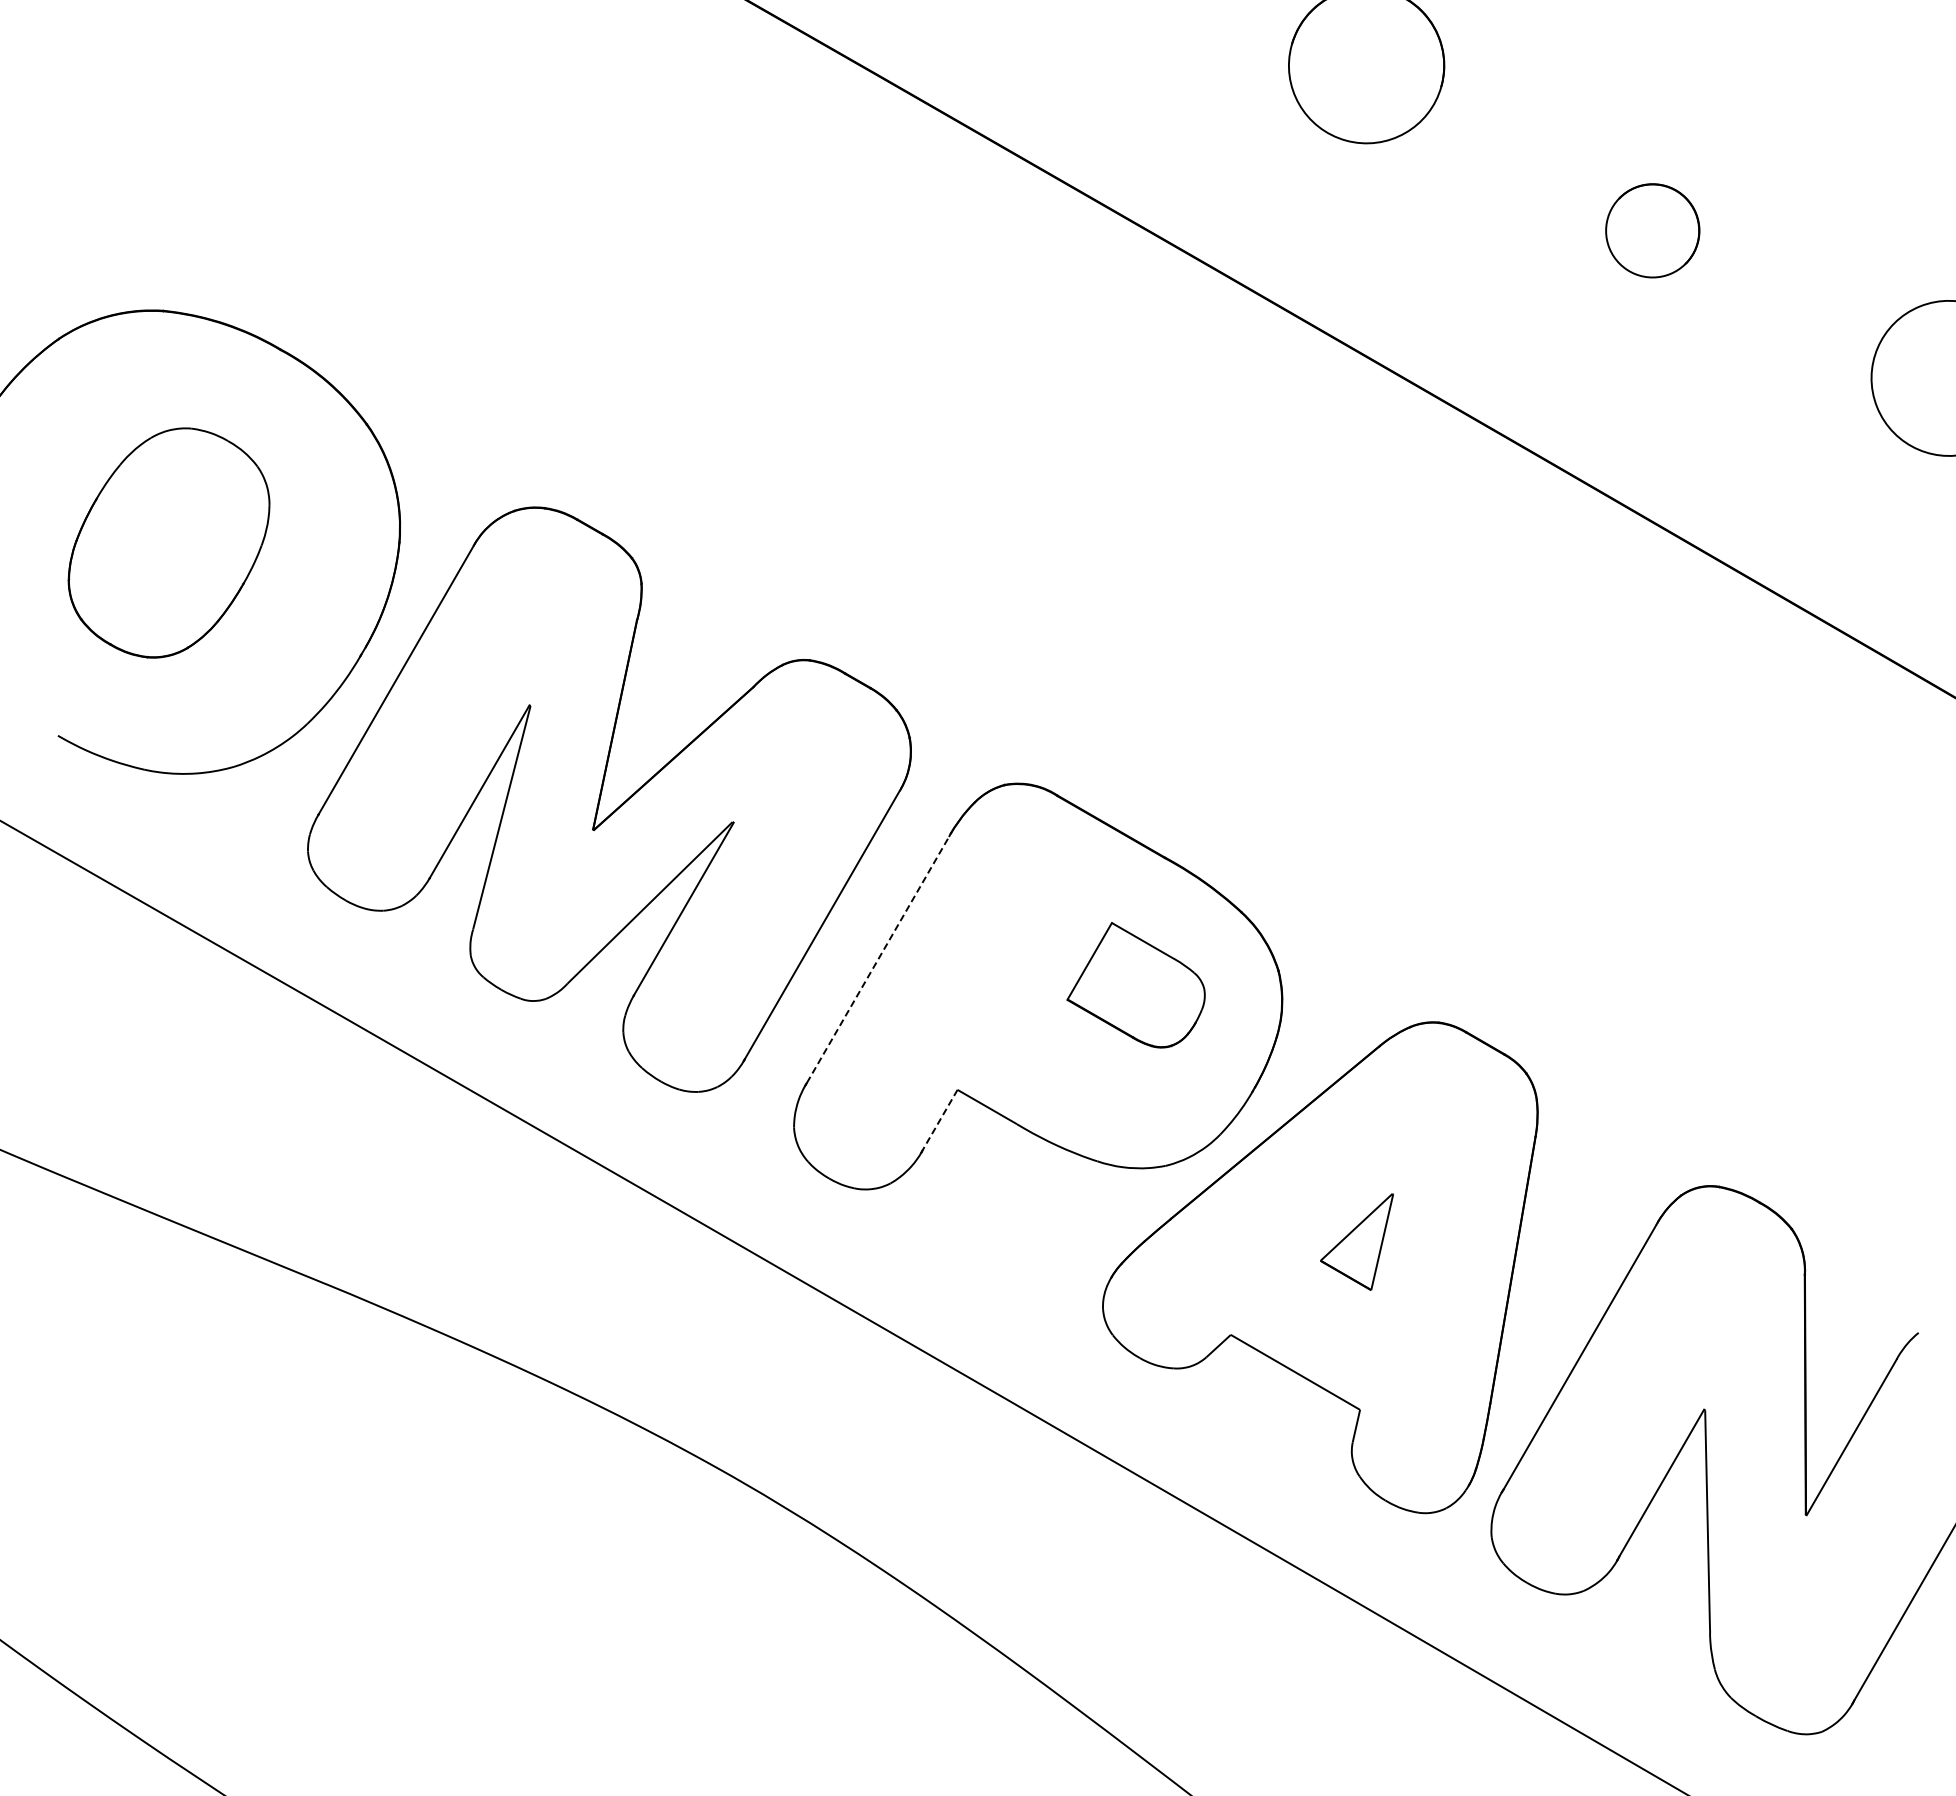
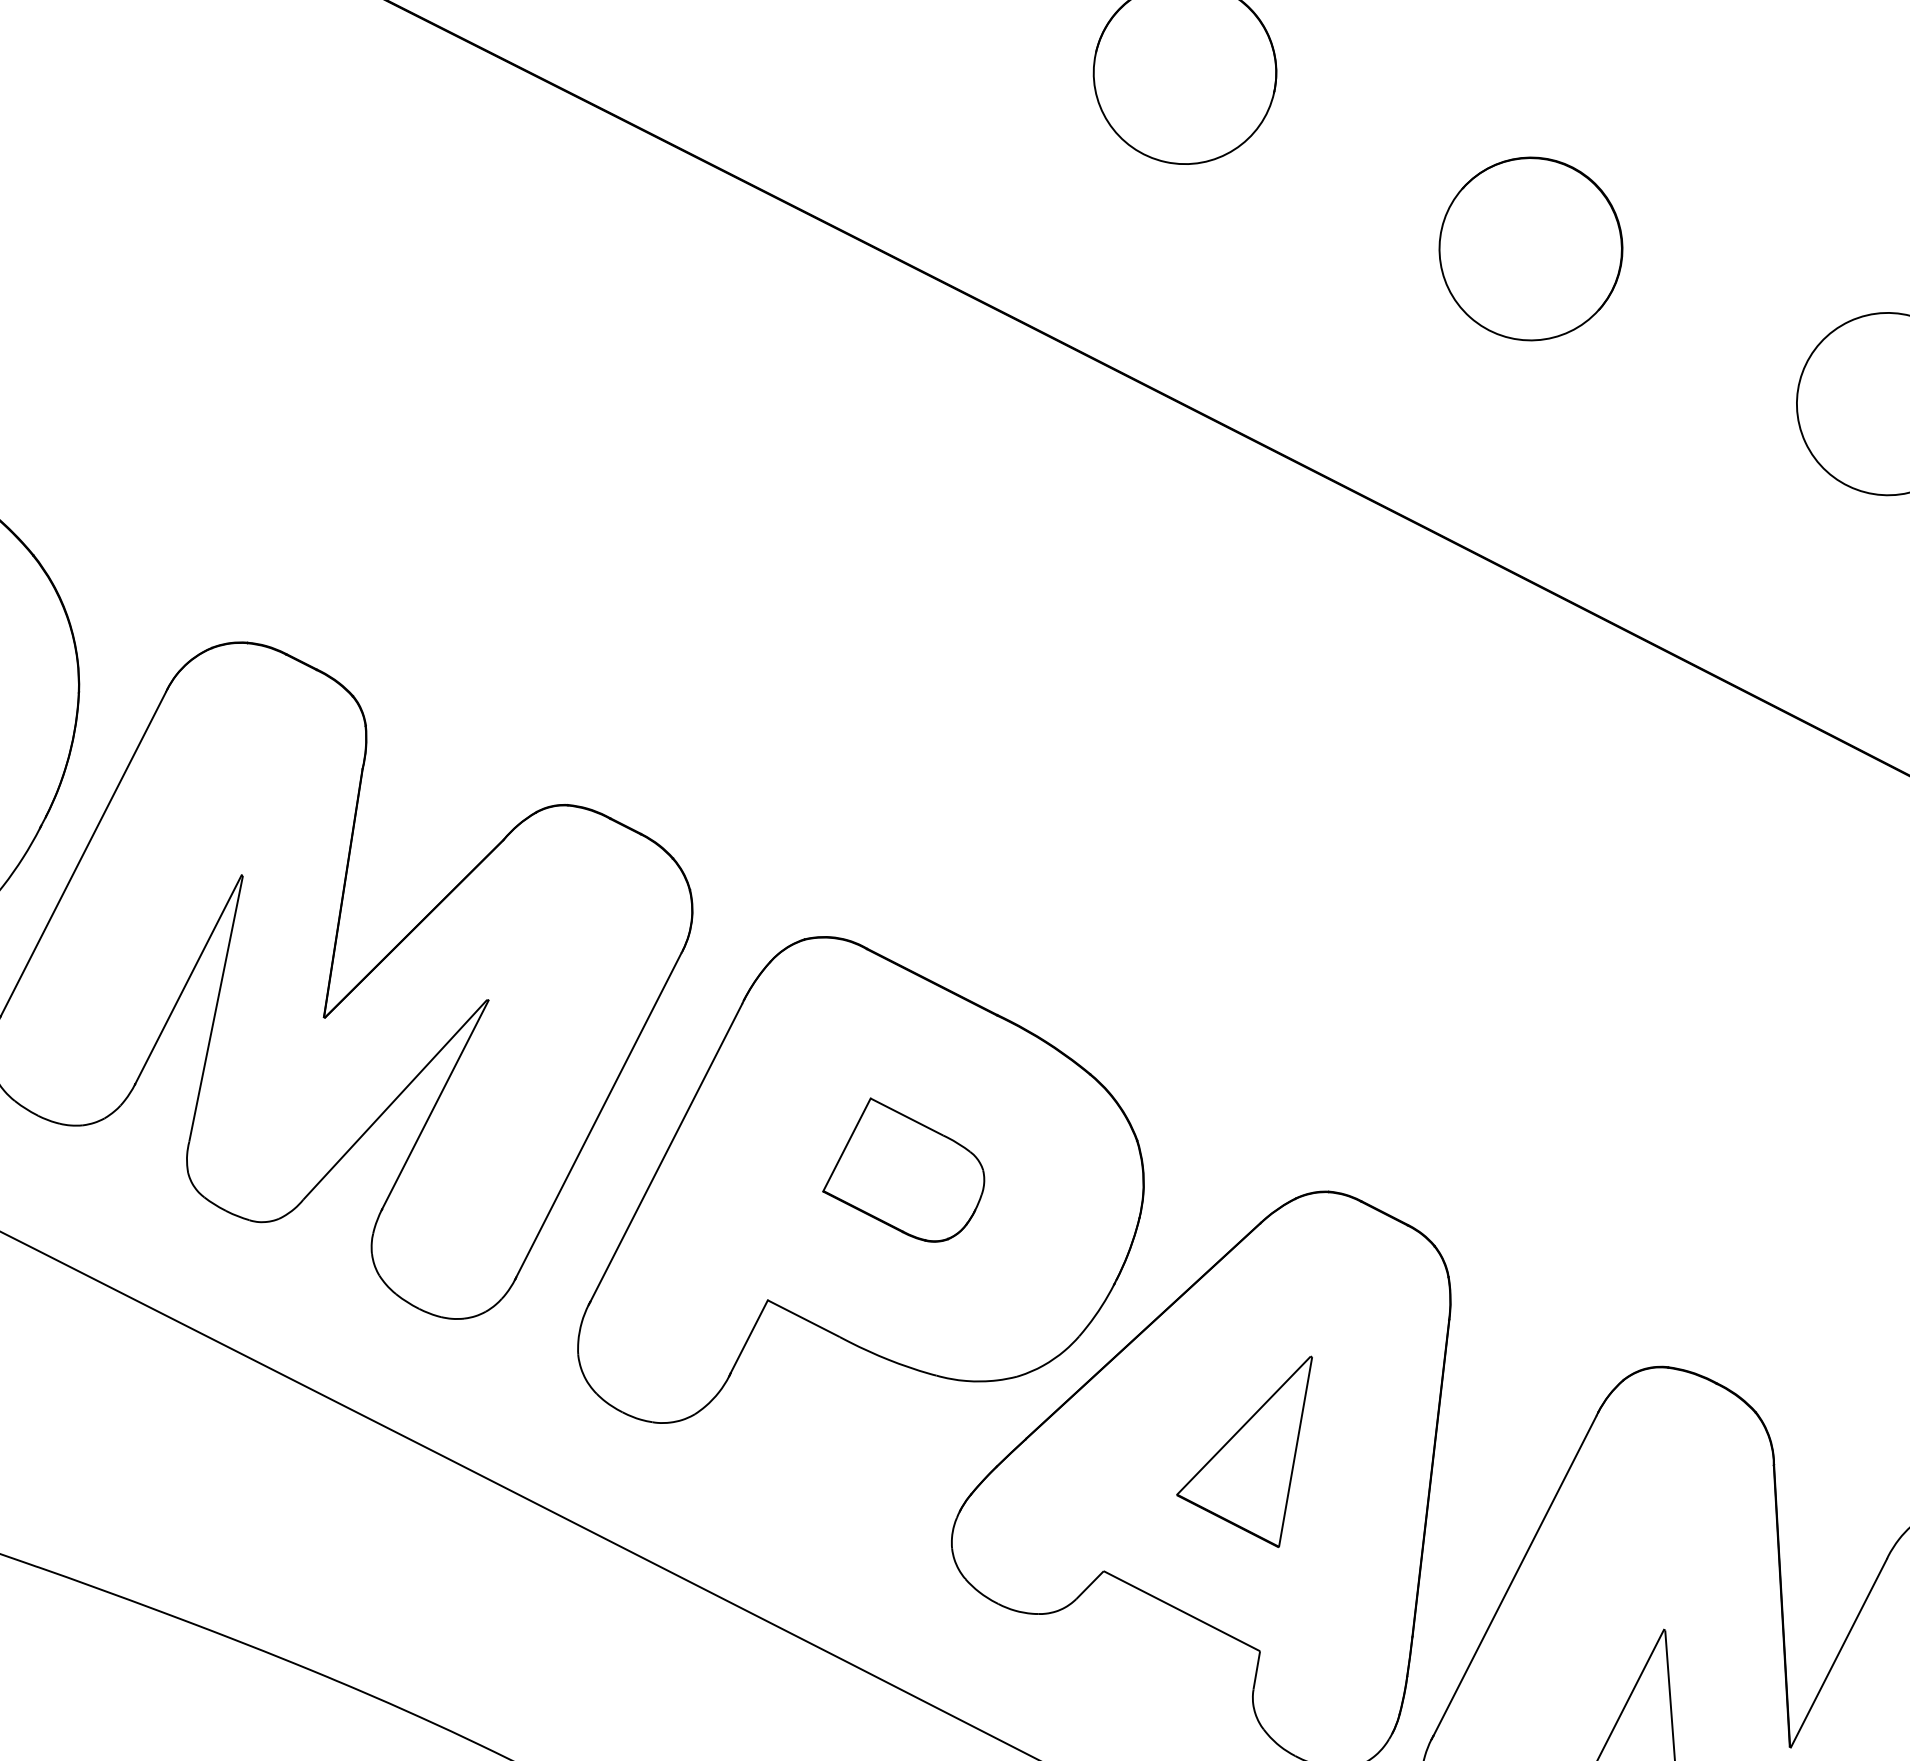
part: (1652, 230) -> (1530, 248), size x1.67
line: (878, 959) -> (666, 1152), dashed -> solid
part: (1135, 985) -> (902, 1170), moved
line: (940, 1119) -> (749, 1336), dashed -> solid
part: (1356, 1241) -> (1245, 1453), size x1.67

